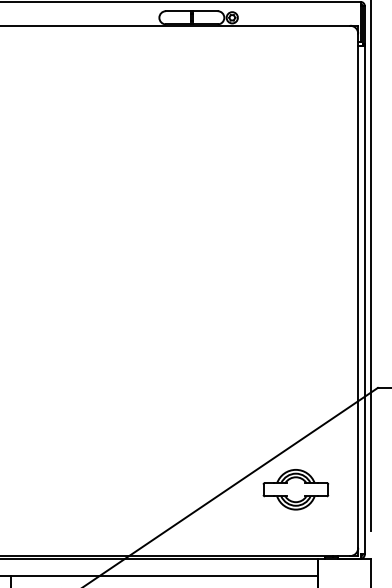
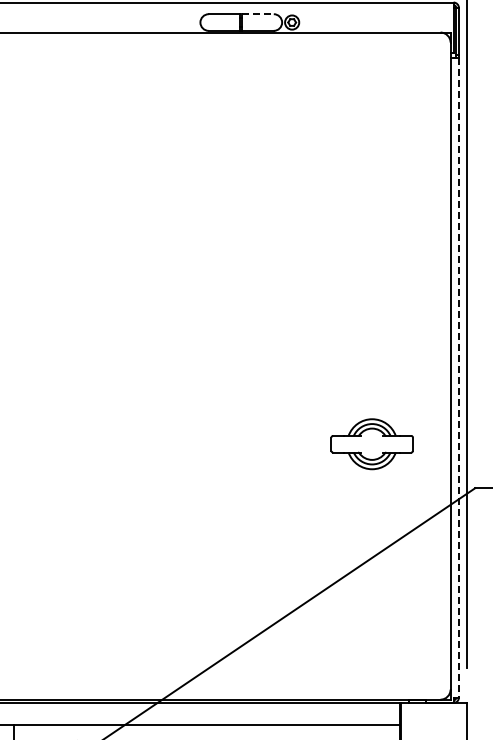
line: (204, 11) -> (257, 14), solid -> dashed
line: (364, 299) -> (458, 377), solid -> dashed
part: (295, 489) -> (371, 444), moved

